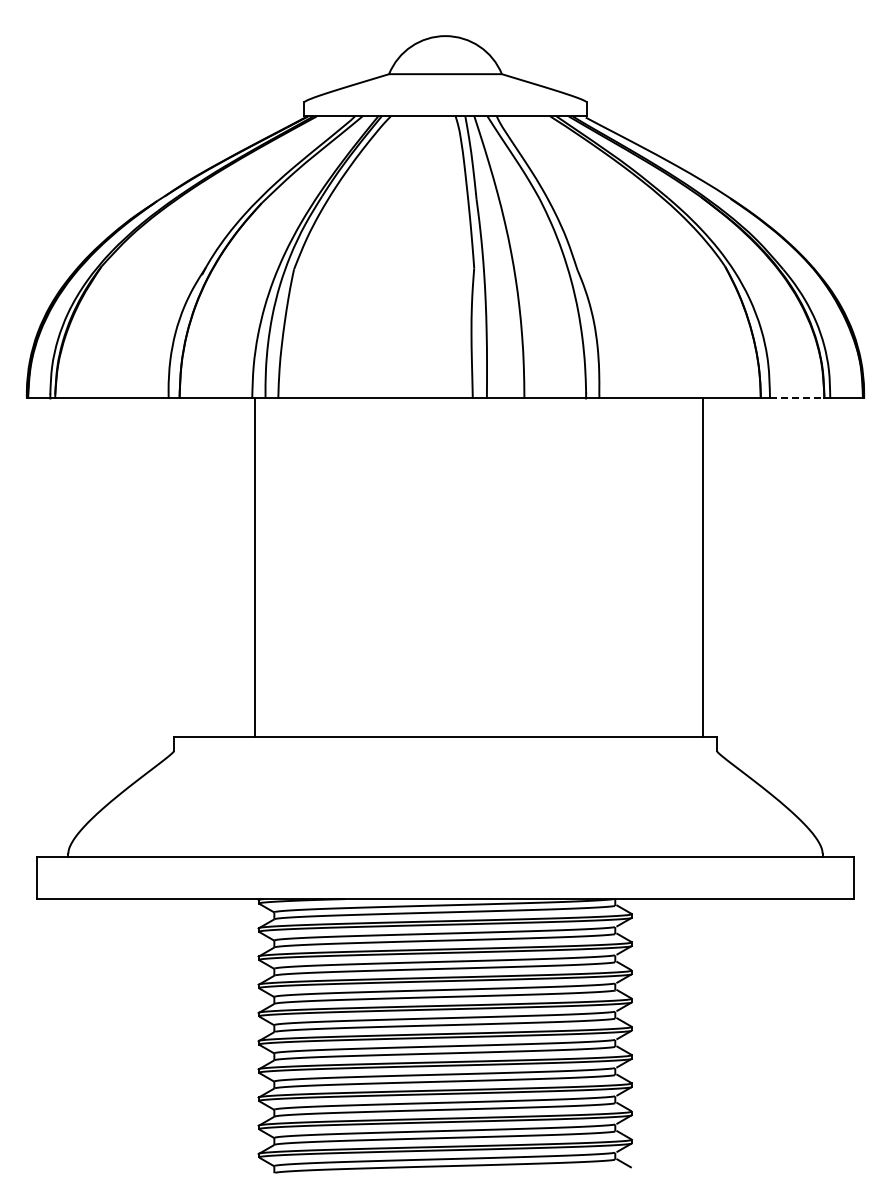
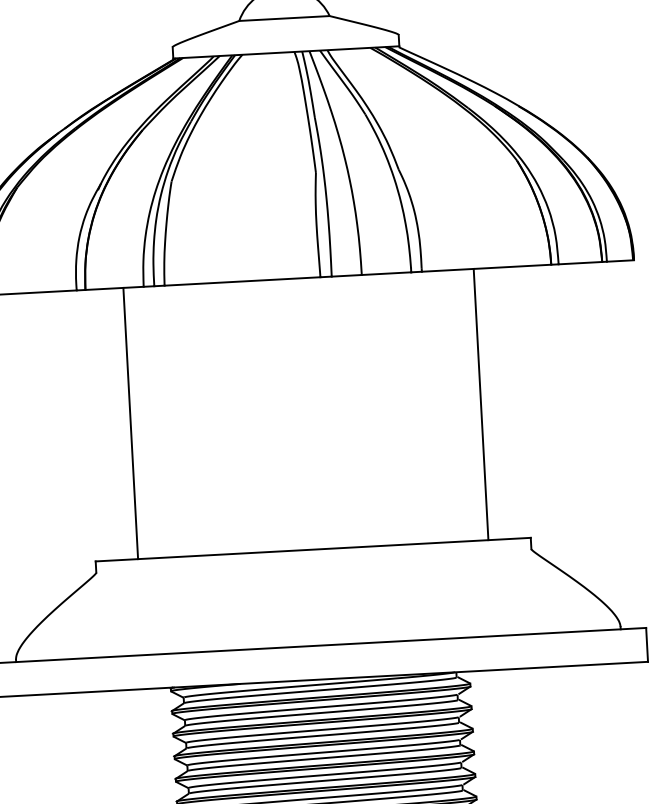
line: (797, 398) -> (580, 263), dashed -> solid
line: (254, 567) -> (130, 423), moved
line: (703, 567) -> (481, 404), moved

